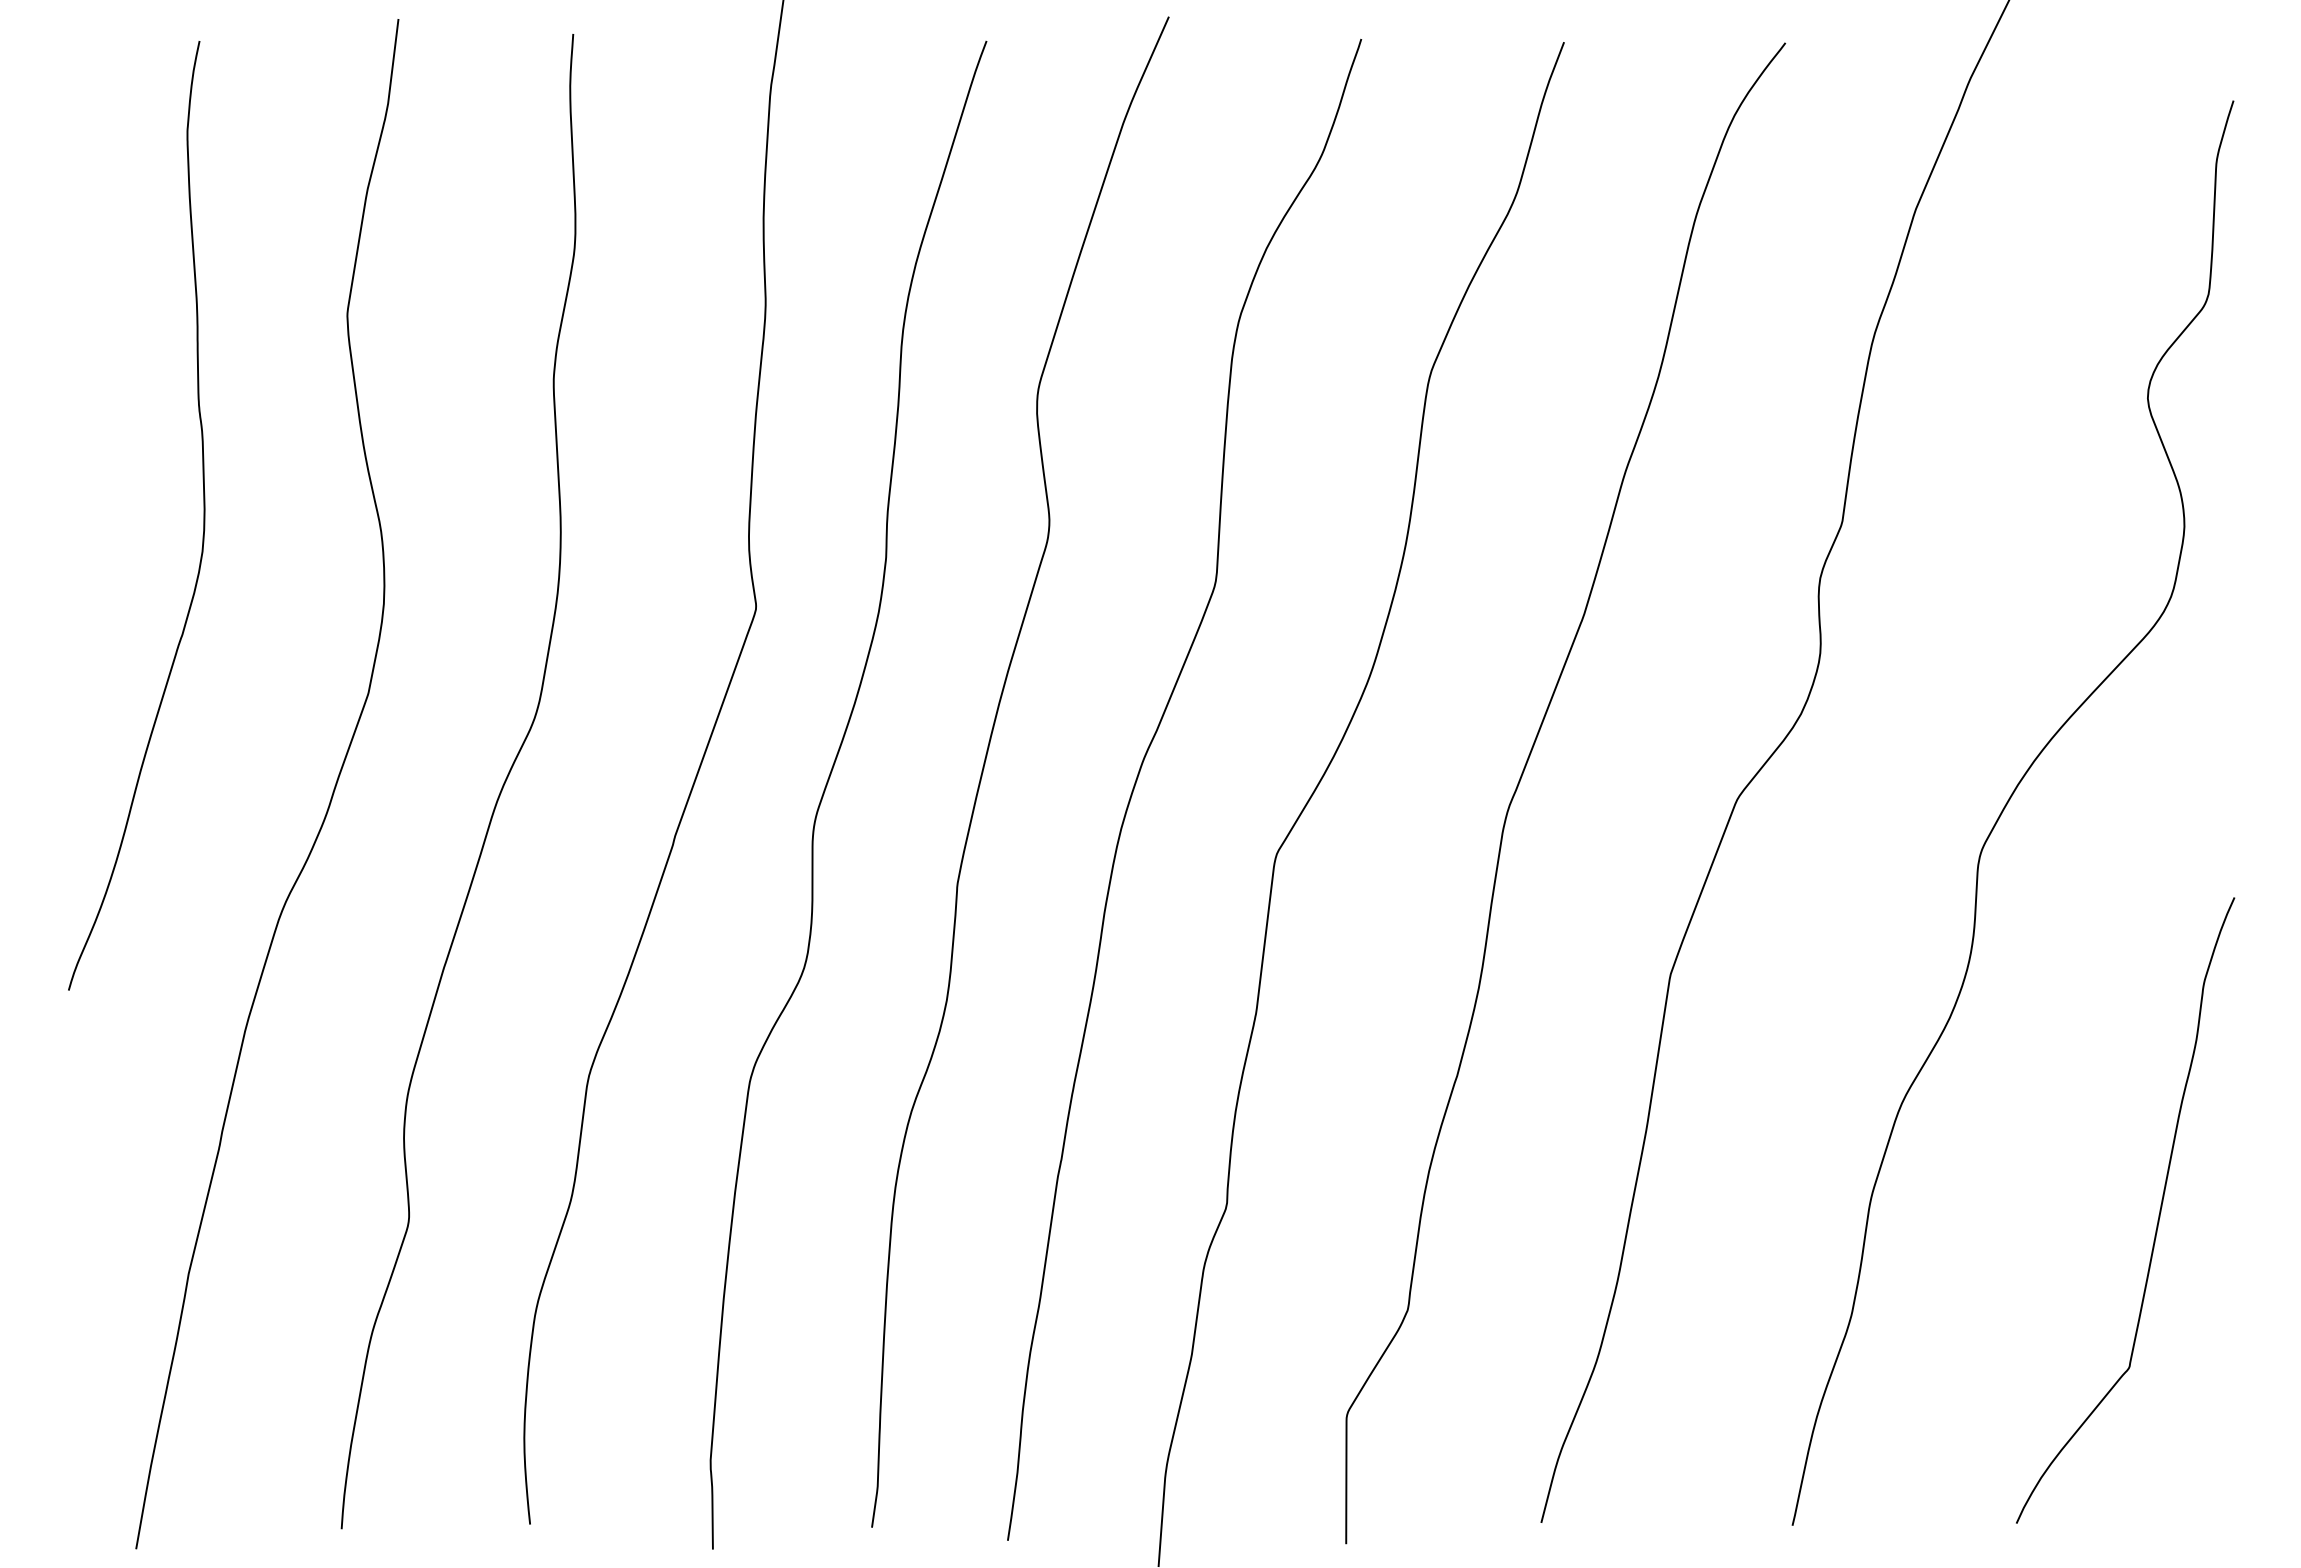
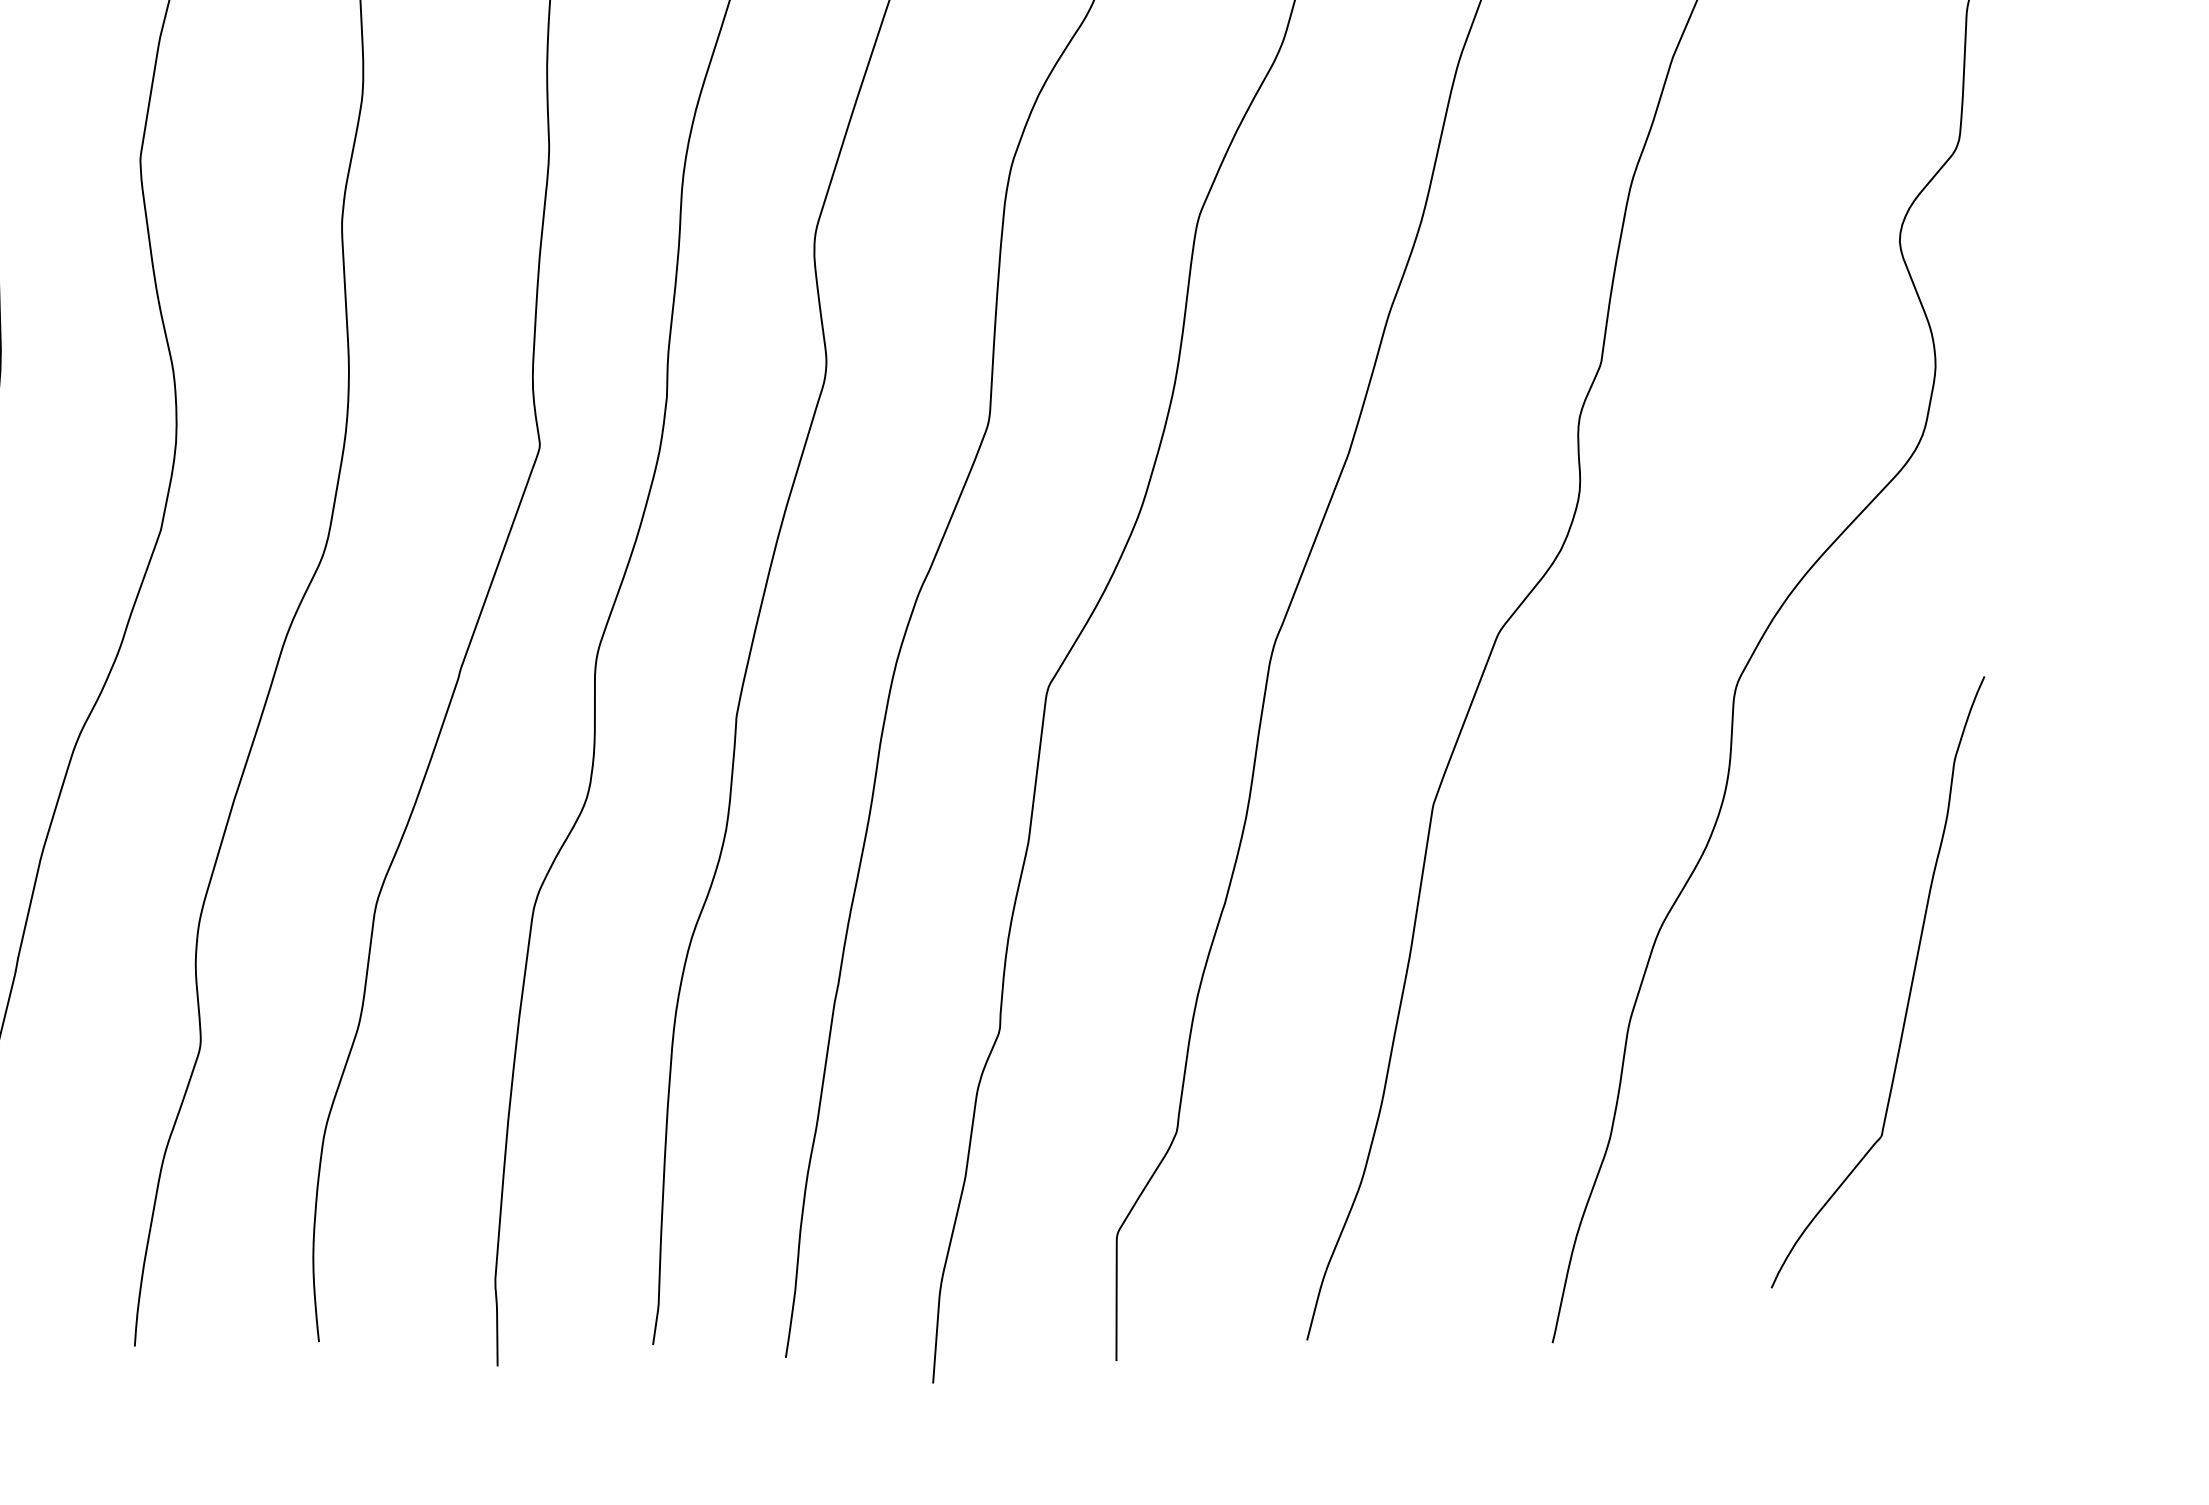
curve: (2158, 1214) -> (1910, 986), moved

